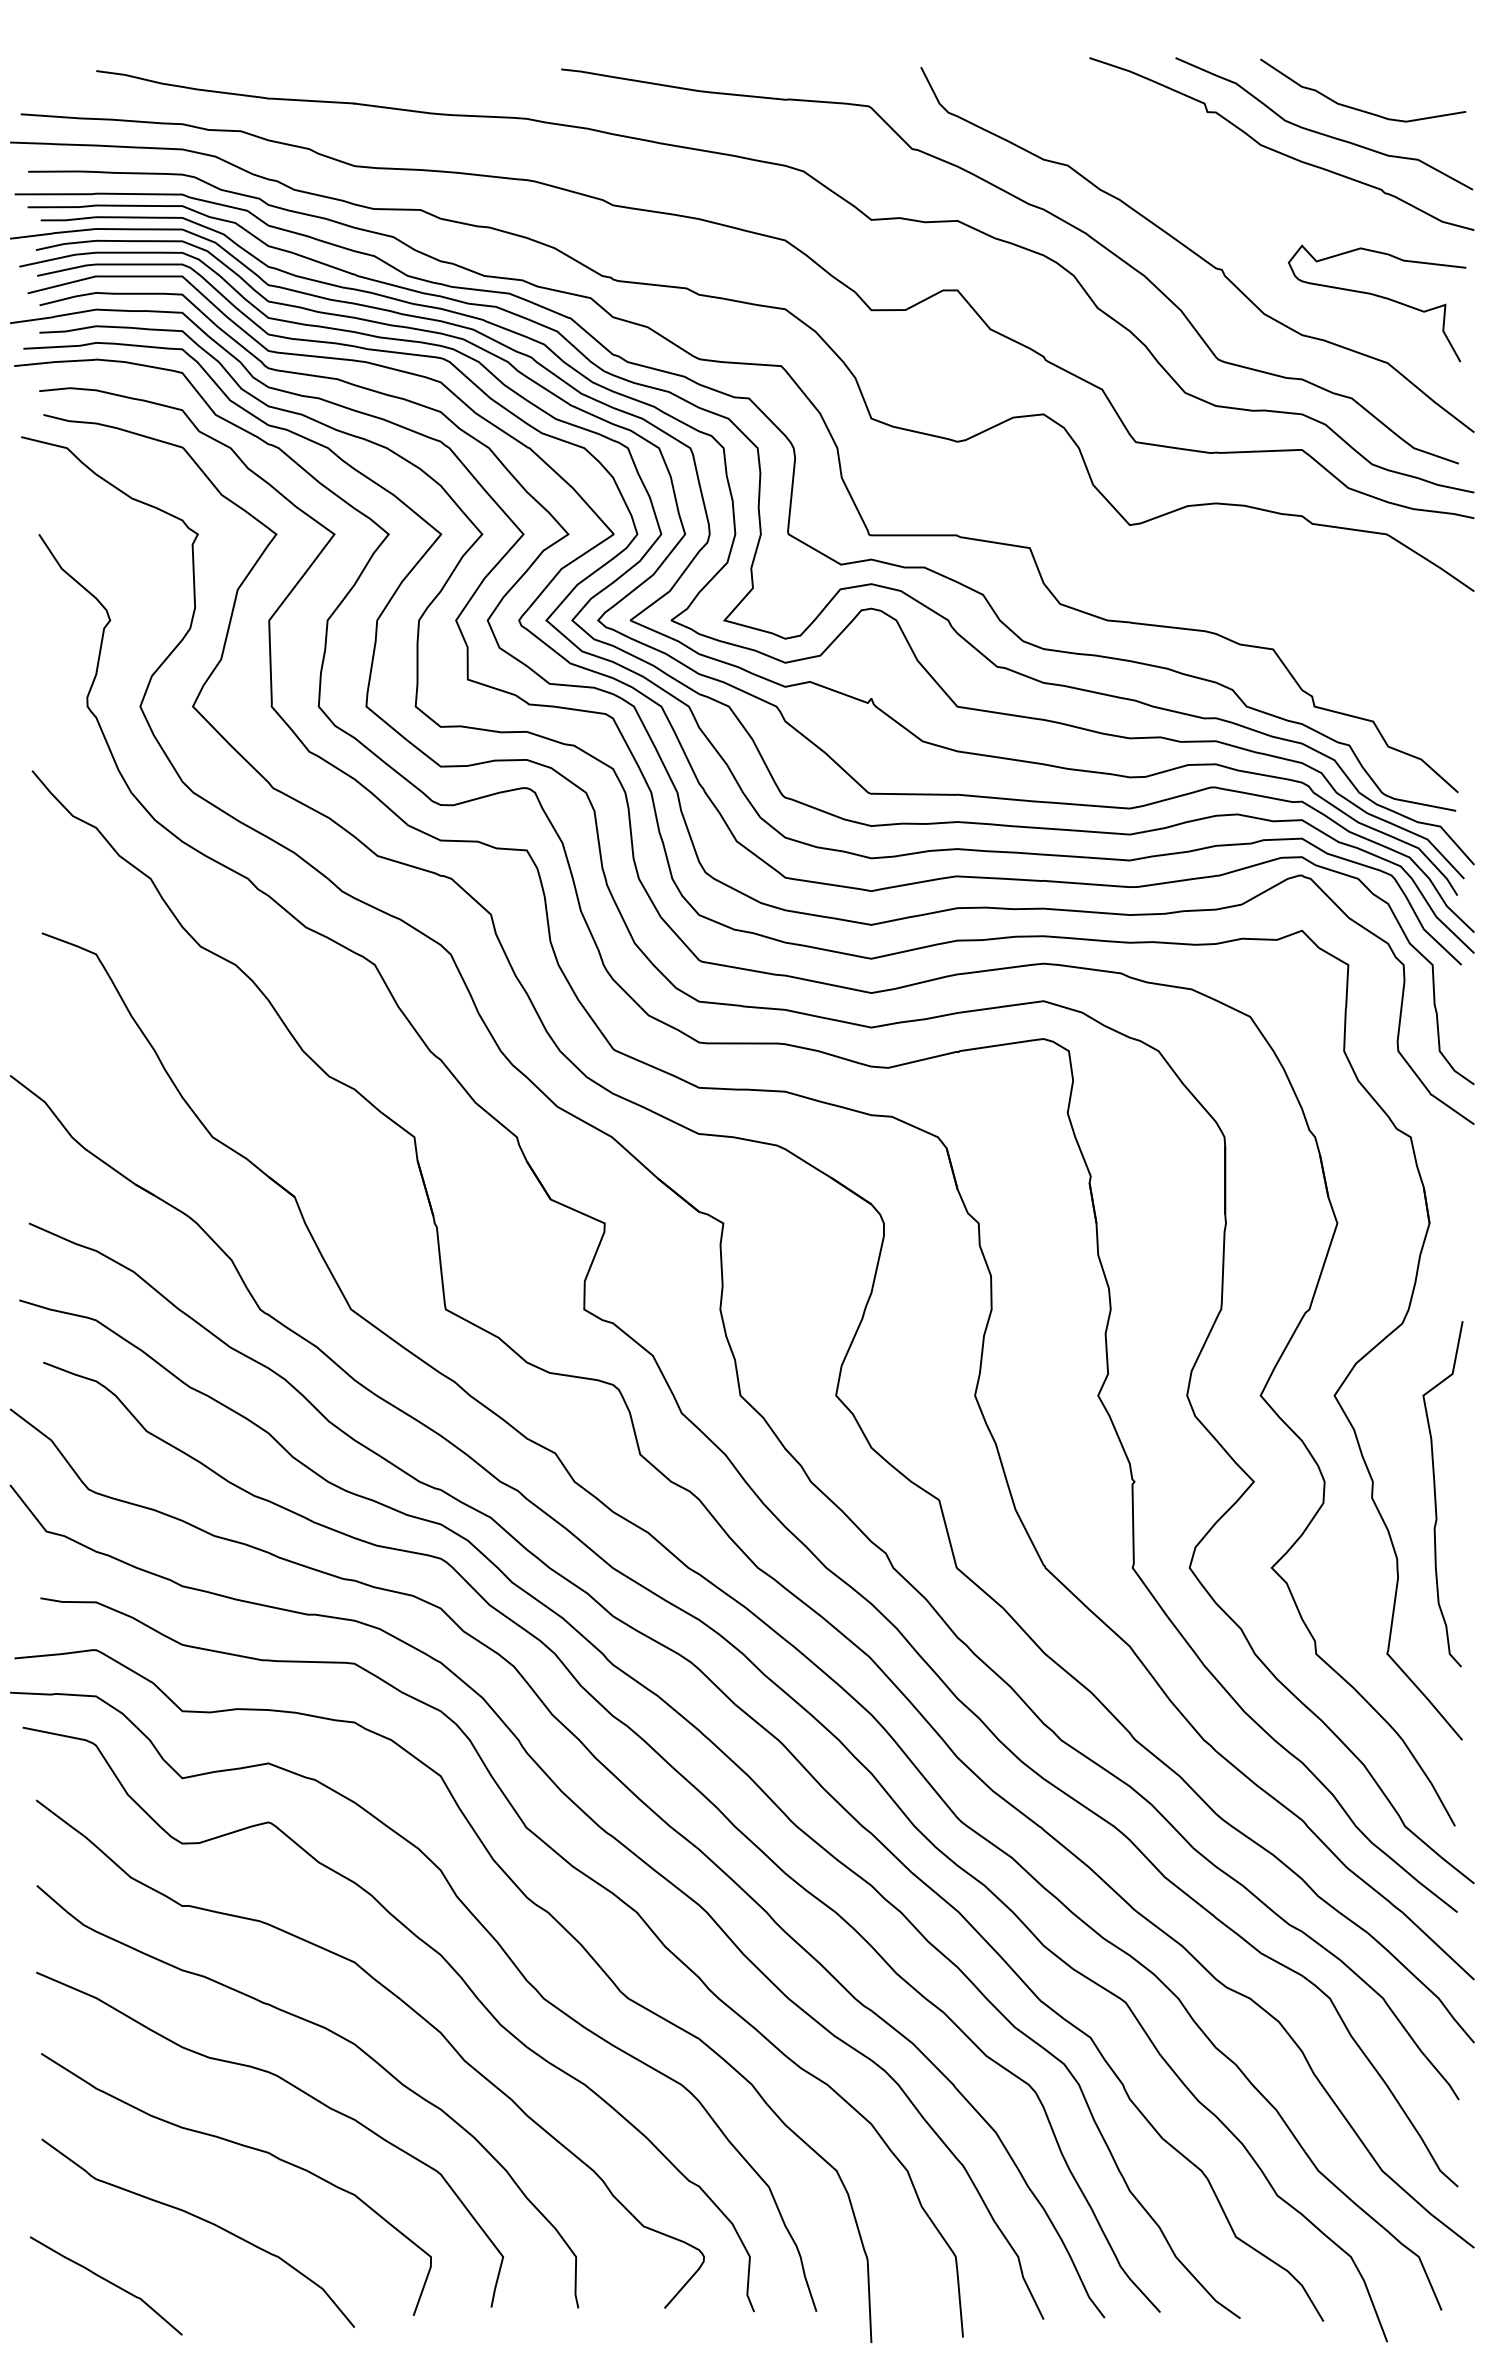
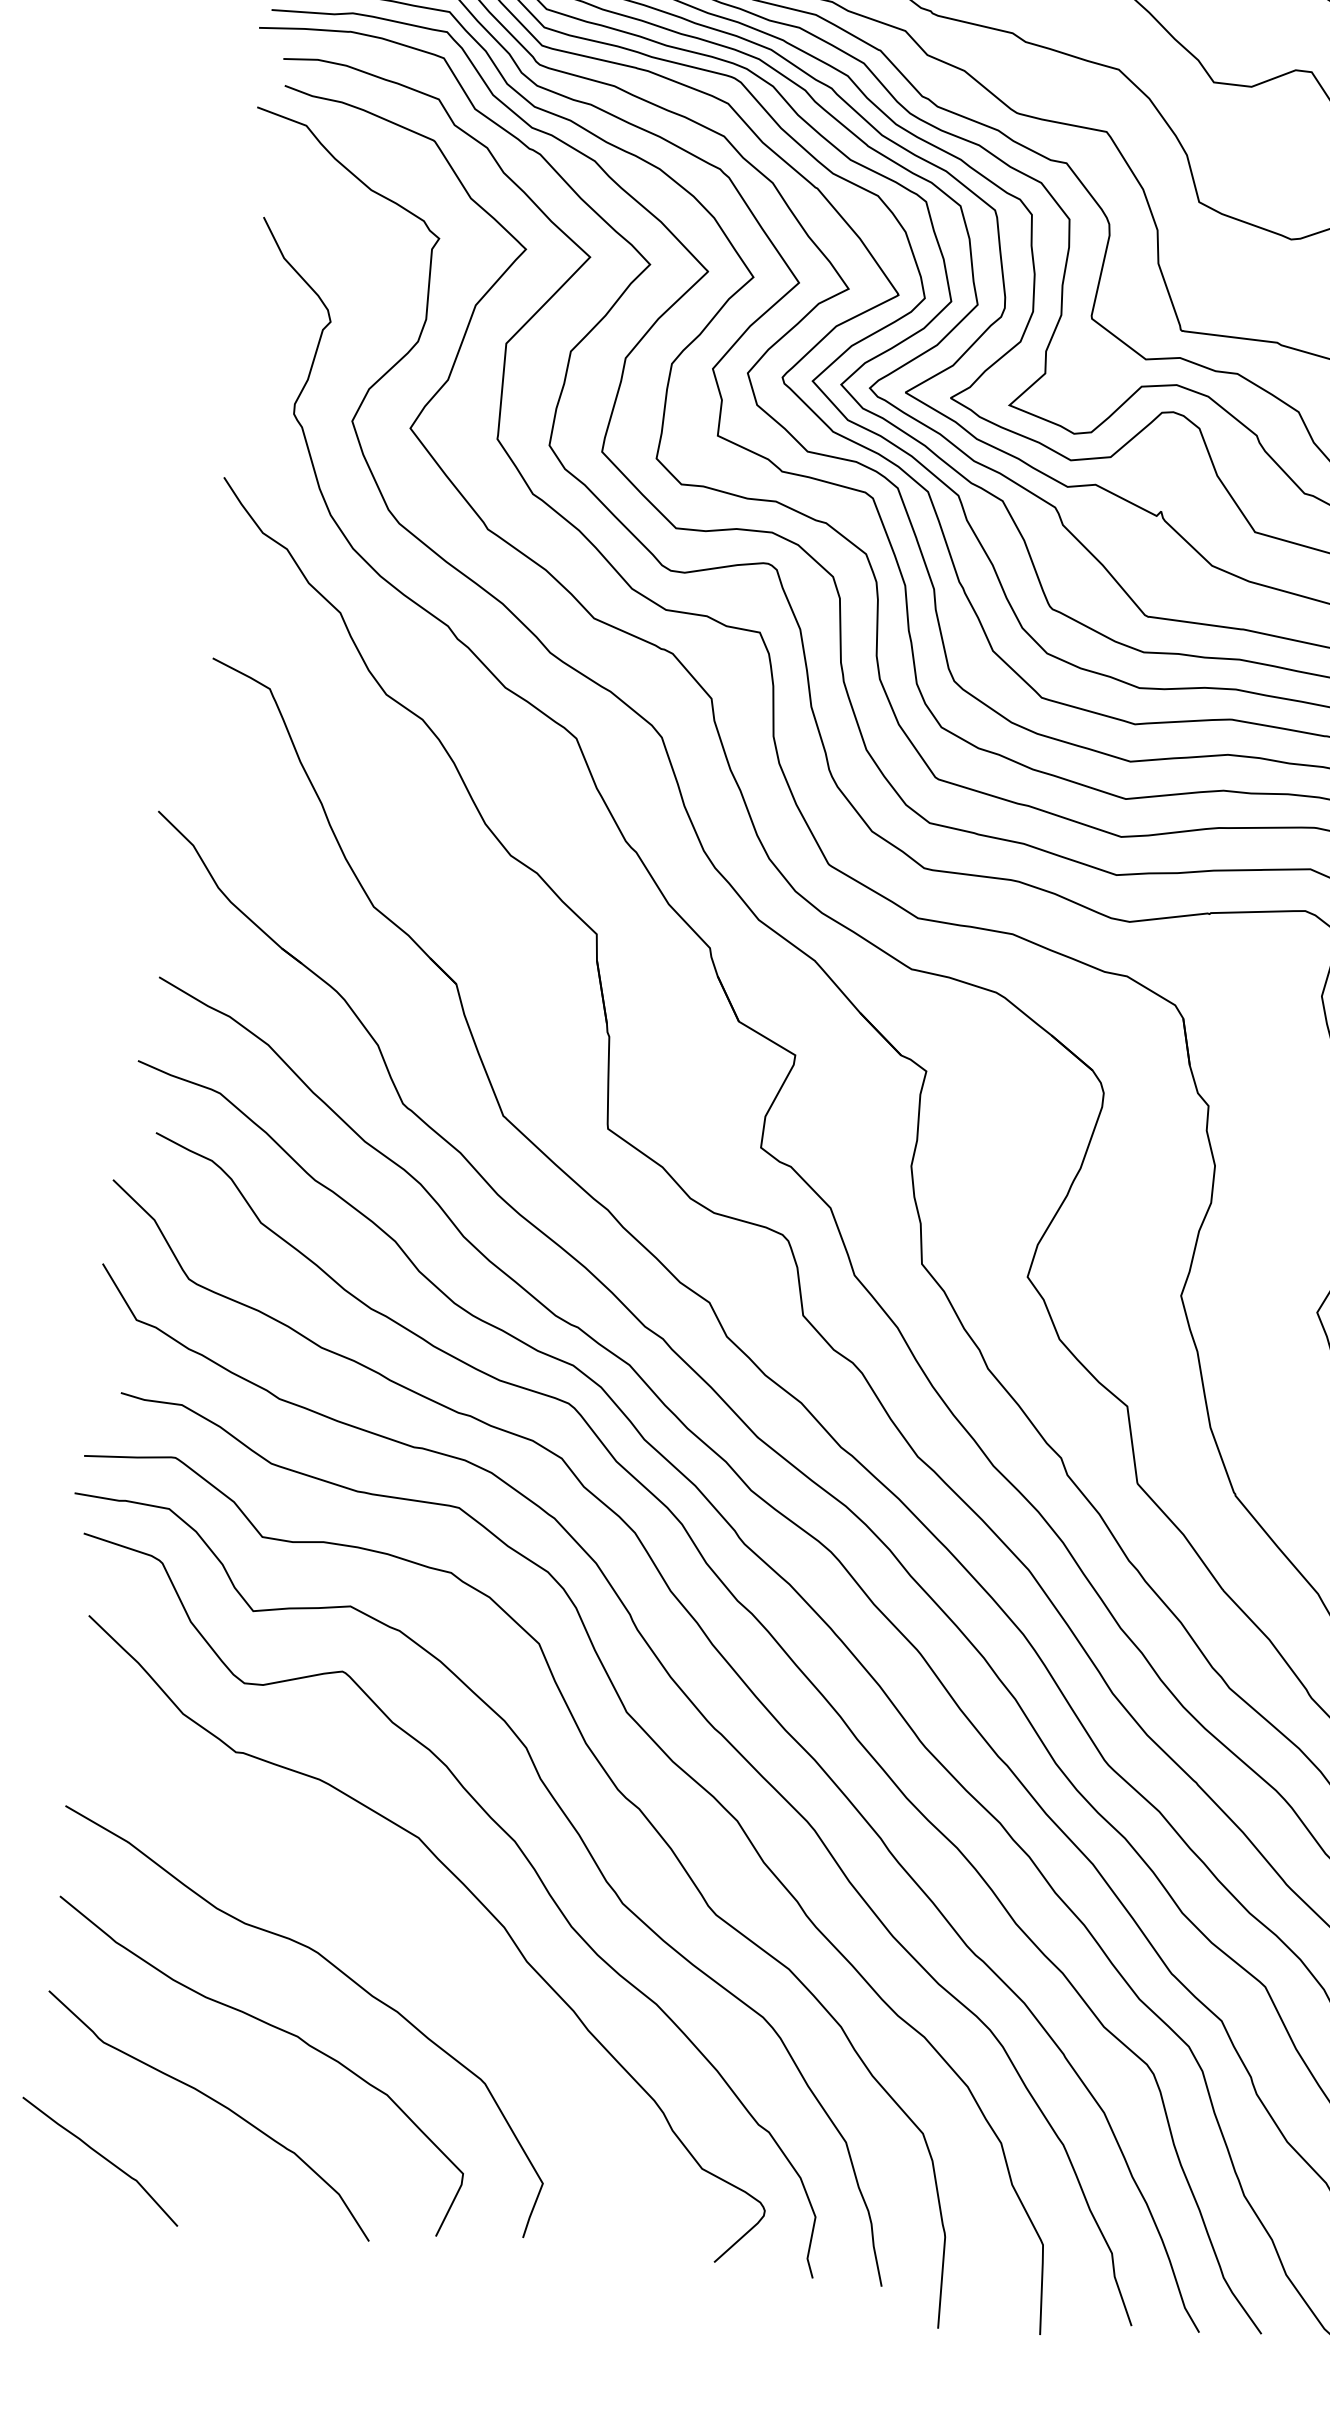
curve: (341, 2038) -> (393, 1920), removed

